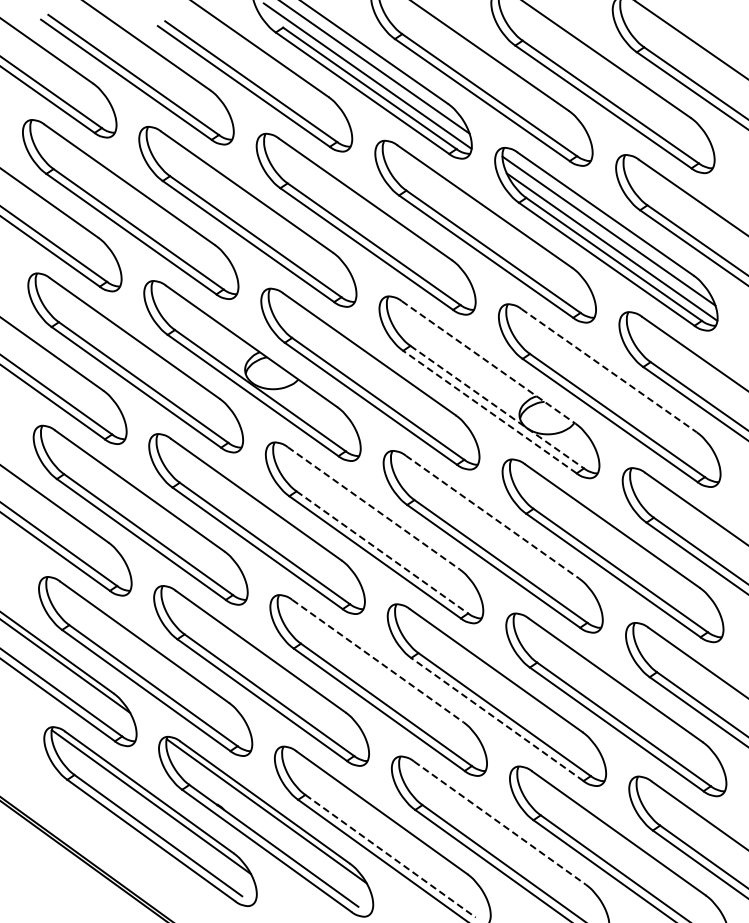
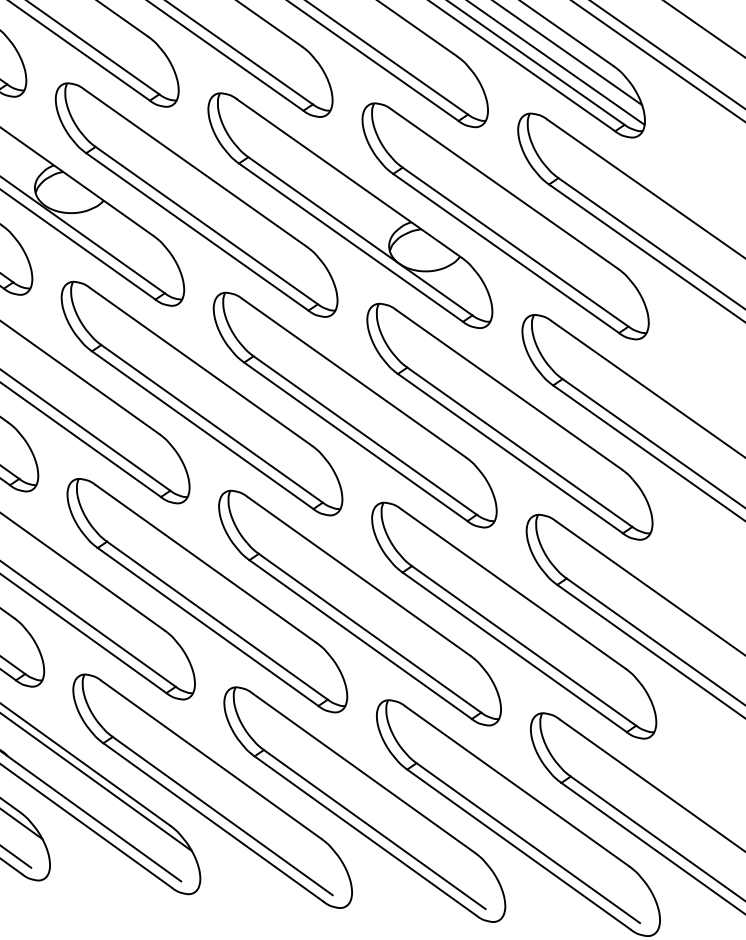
line: (489, 362) -> (350, 178), dashed -> solid
line: (609, 370) -> (505, 188), dashed -> solid
line: (497, 407) -> (360, 236), dashed -> solid
line: (489, 411) -> (350, 241), dashed -> solid
line: (374, 508) -> (201, 367), dashed -> solid
line: (492, 517) -> (354, 378), dashed -> solid
line: (382, 552) -> (212, 423), dashed -> solid
line: (378, 661) -> (207, 564), dashed -> solid
line: (497, 719) -> (360, 639), dashed -> solid
line: (499, 823) -> (363, 773), dashed -> solid
line: (390, 856) -> (222, 816), dashed -> solid

